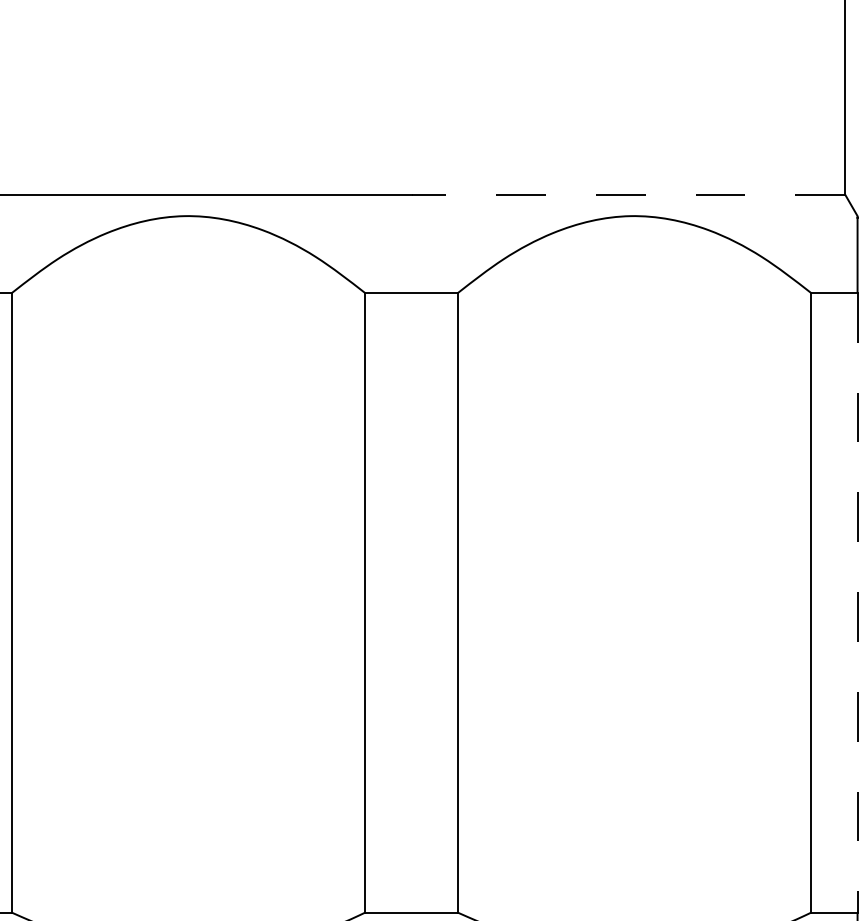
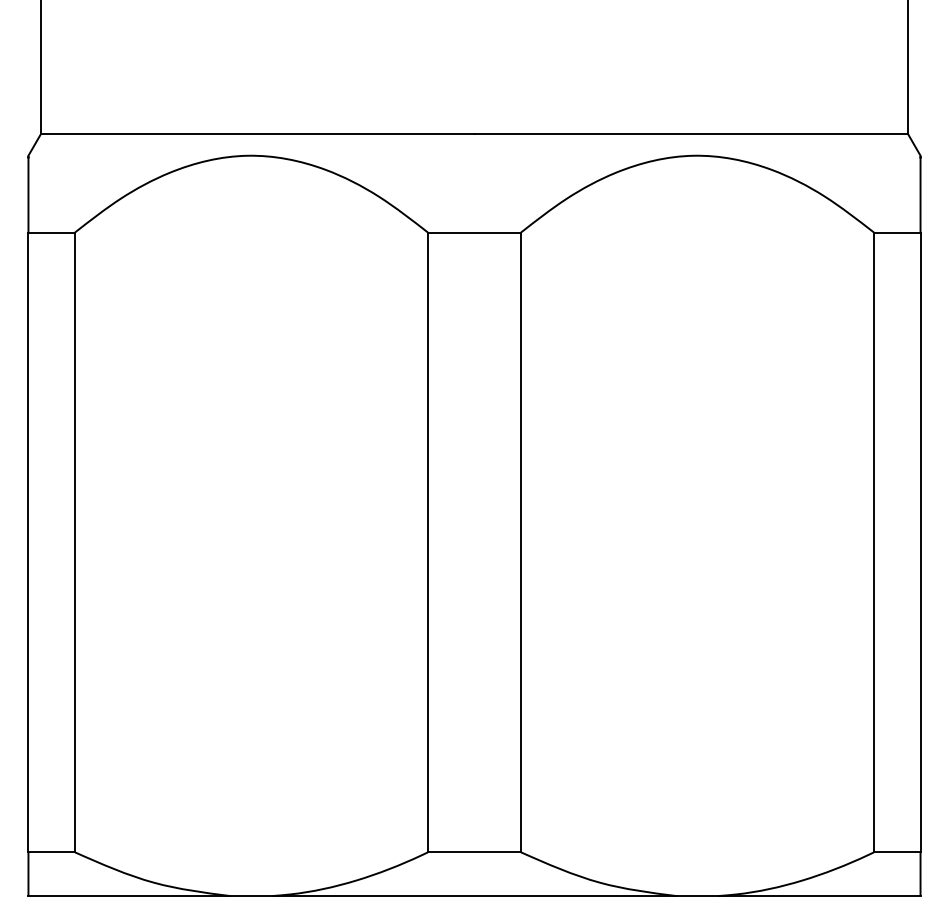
line: (628, 194) -> (691, 134), dashed -> solid
line: (857, 602) -> (920, 542), dashed -> solid

